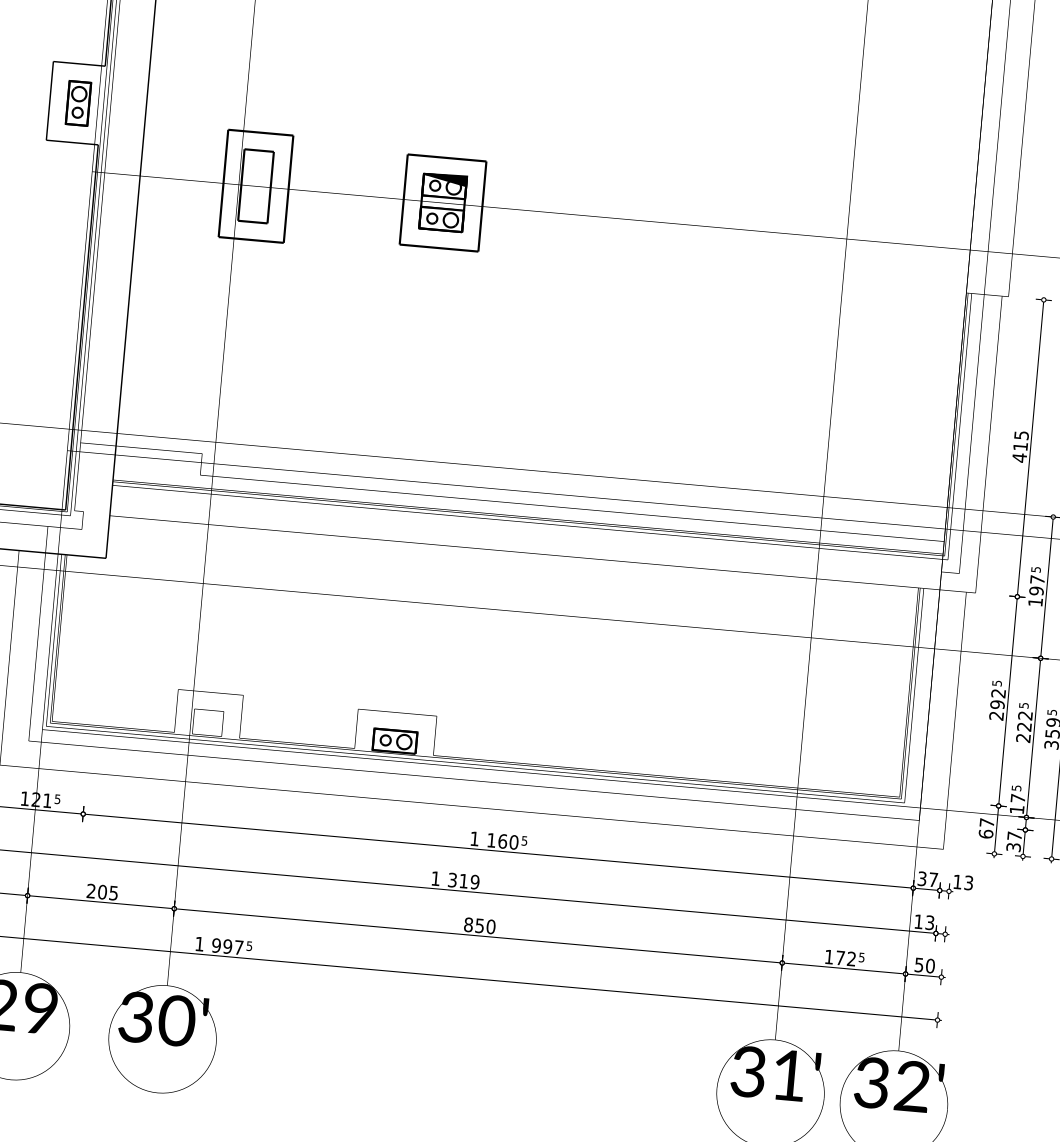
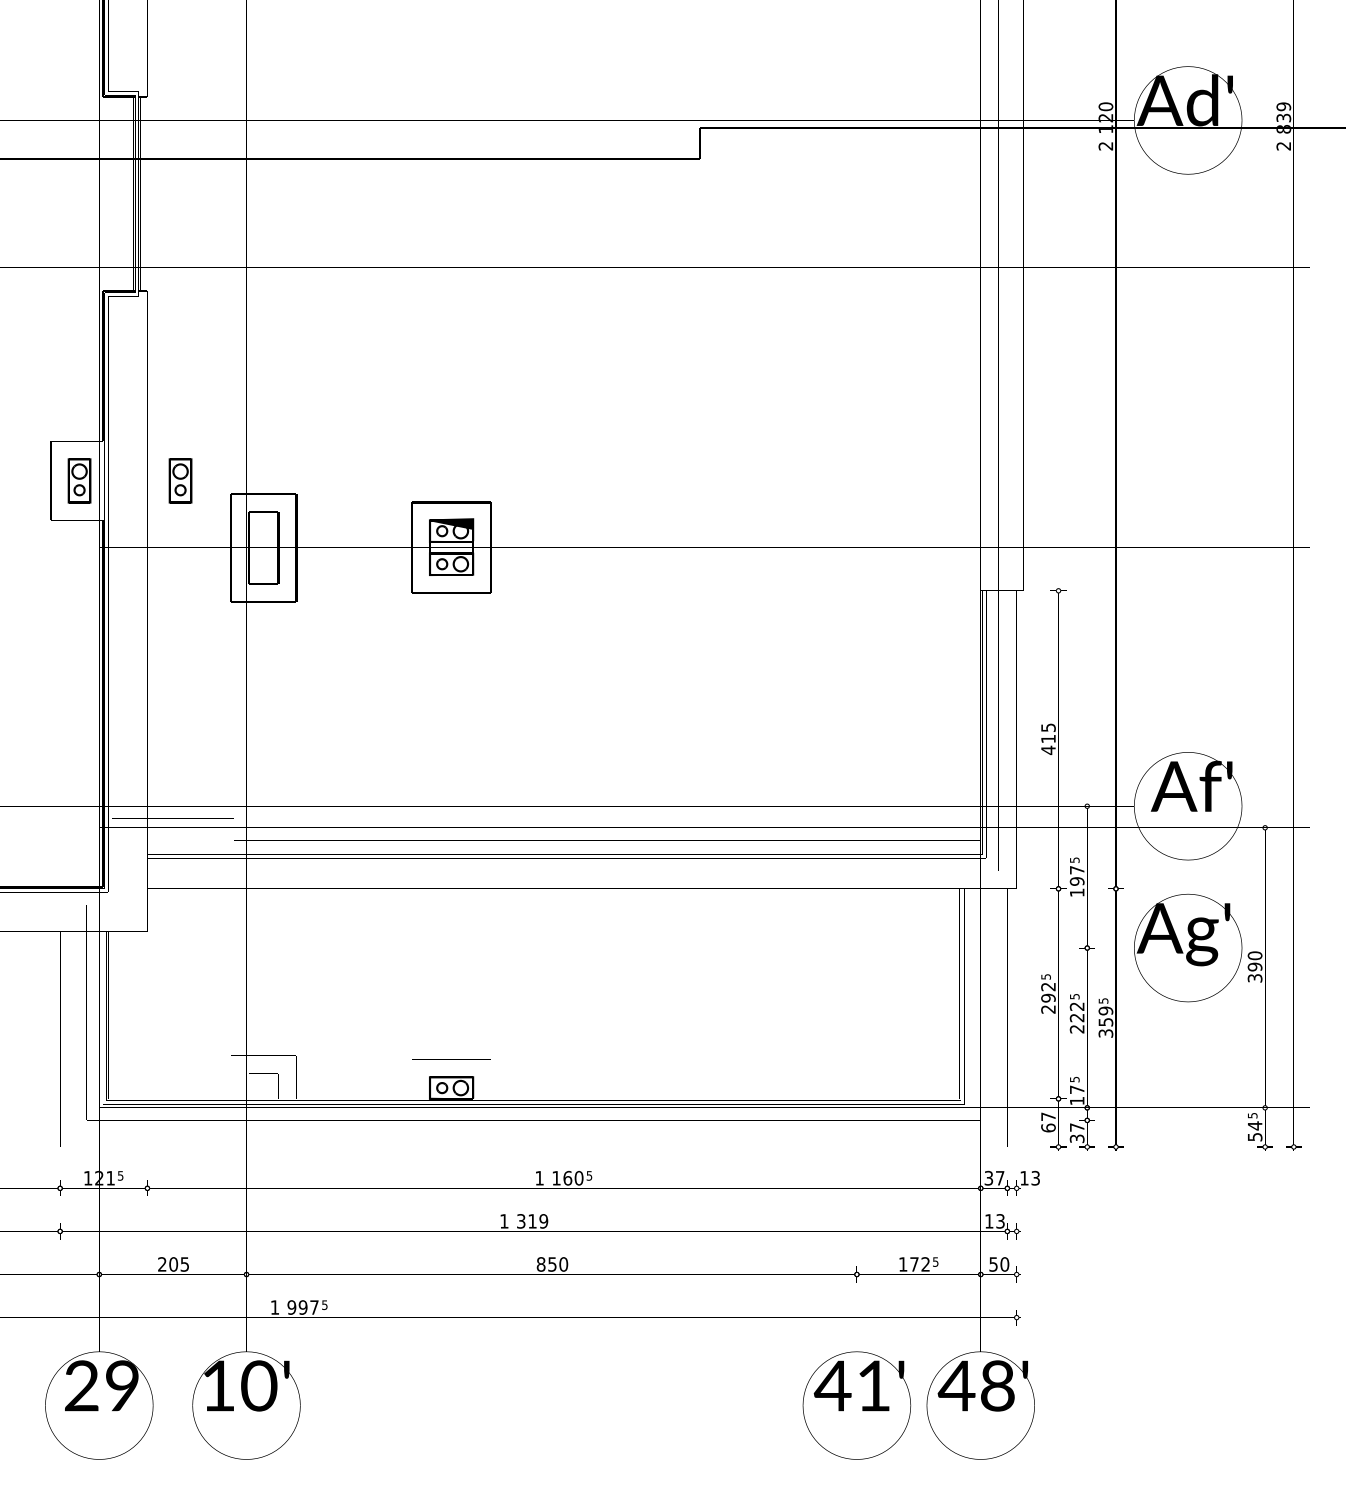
part: (179, 111) -> (180, 480), added
text: (135, 1016) -> (217, 1385), 30' -> 10'
text: (748, 1071) -> (832, 1385), 31' -> 41'
text: (890, 1084) -> (975, 1385), 32' -> 48'

